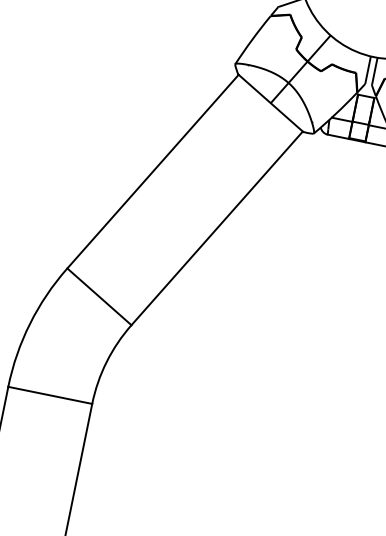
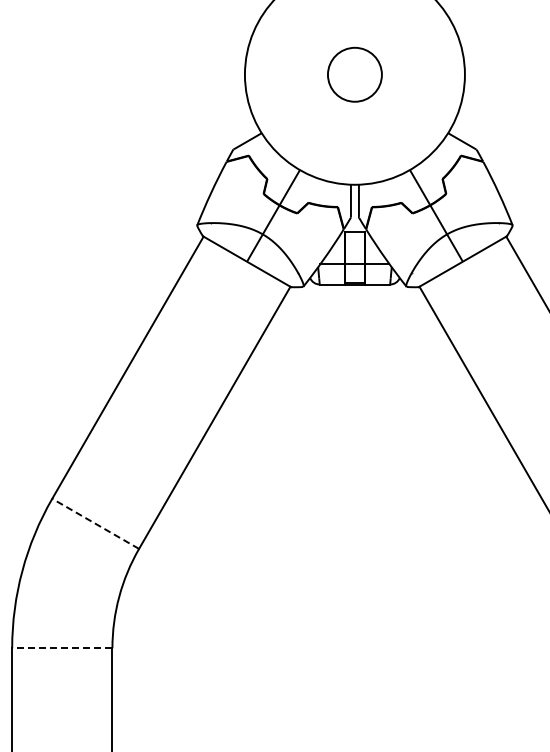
line: (99, 296) -> (95, 523), solid -> dashed
line: (49, 395) -> (61, 648), solid -> dashed

